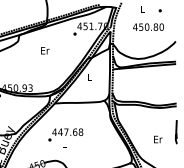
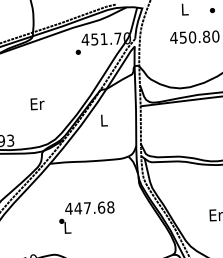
text: (45, 50) -> (37, 103), moved
text: (65, 134) -> (86, 211), moved

